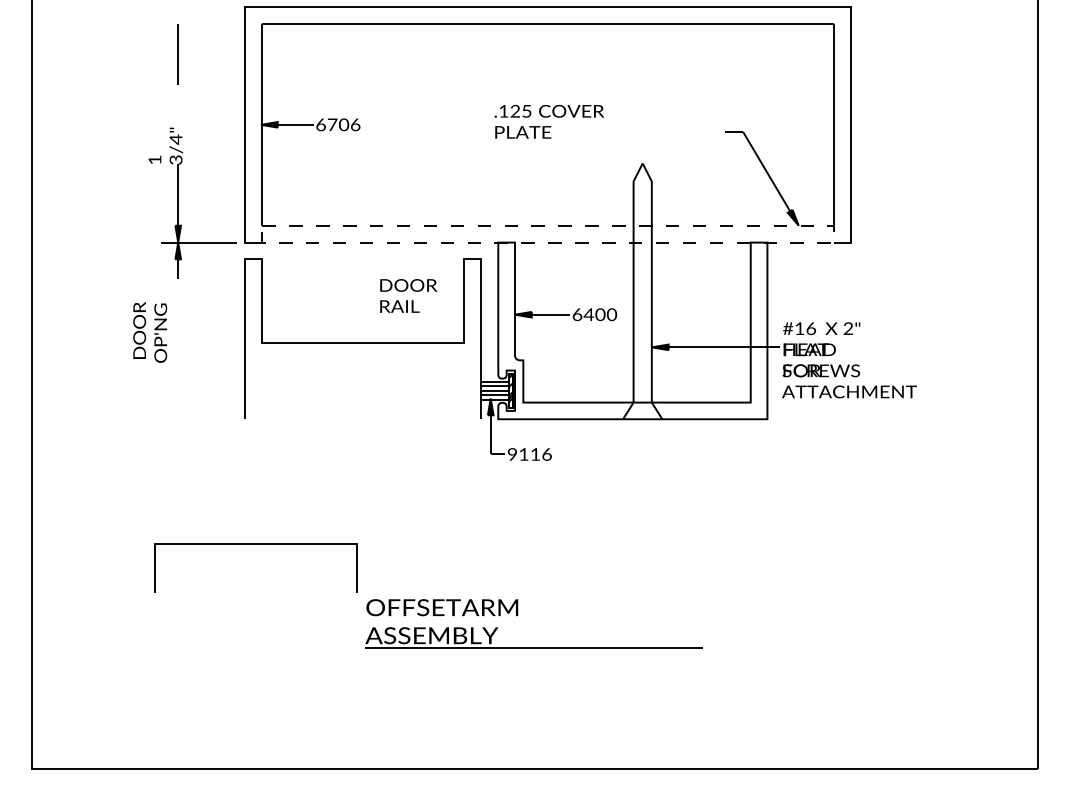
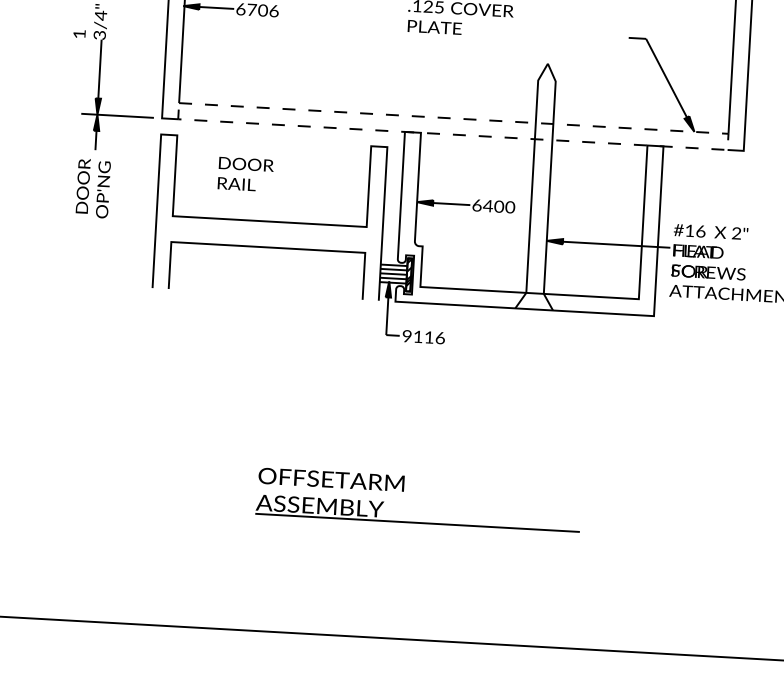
text: (408, 295) -> (245, 174), moved
text: (150, 332) -> (93, 188), moved
part: (255, 544) -> (267, 247), moved

